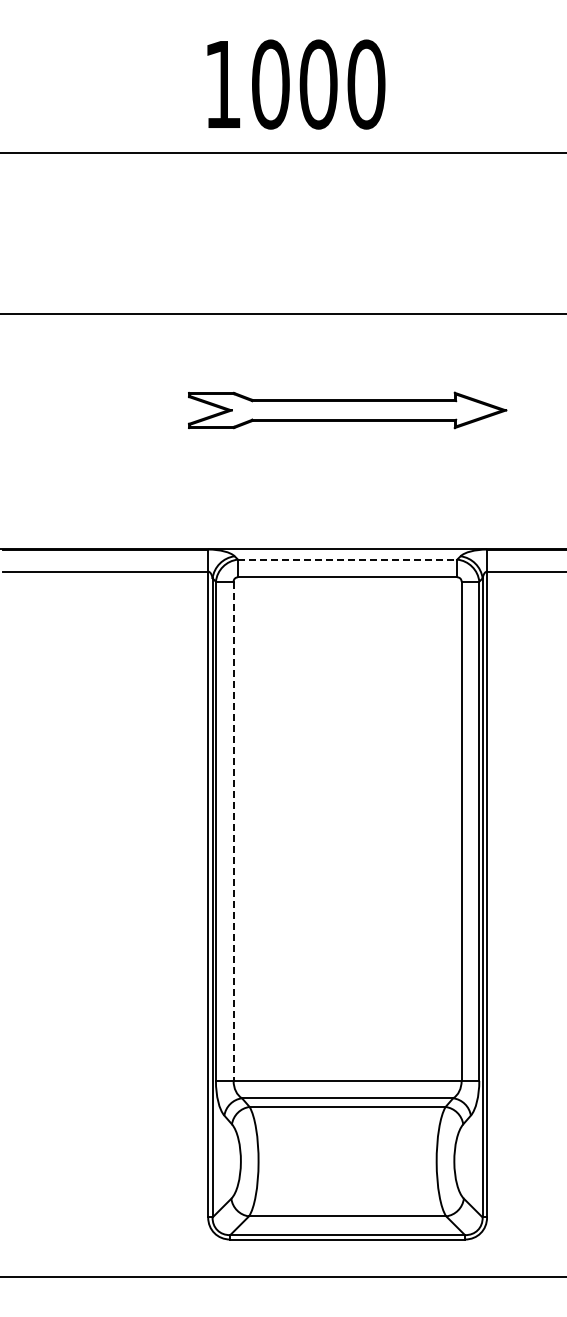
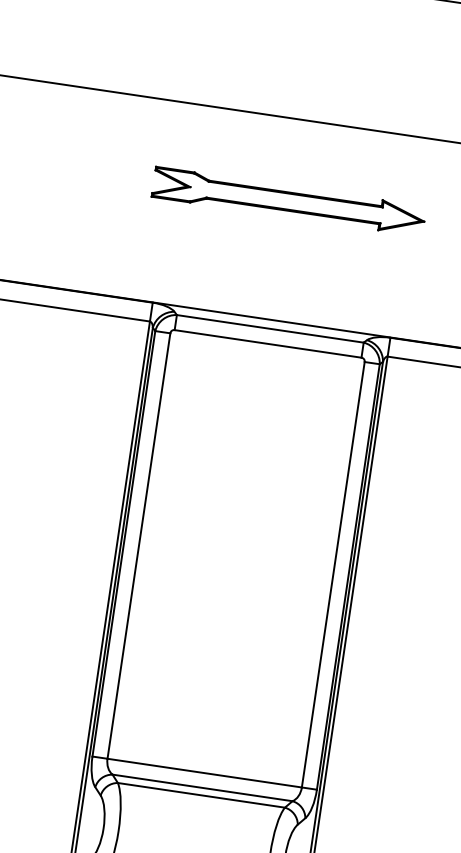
line: (347, 559) -> (270, 328), dashed -> solid
line: (233, 831) -> (138, 546), dashed -> solid

